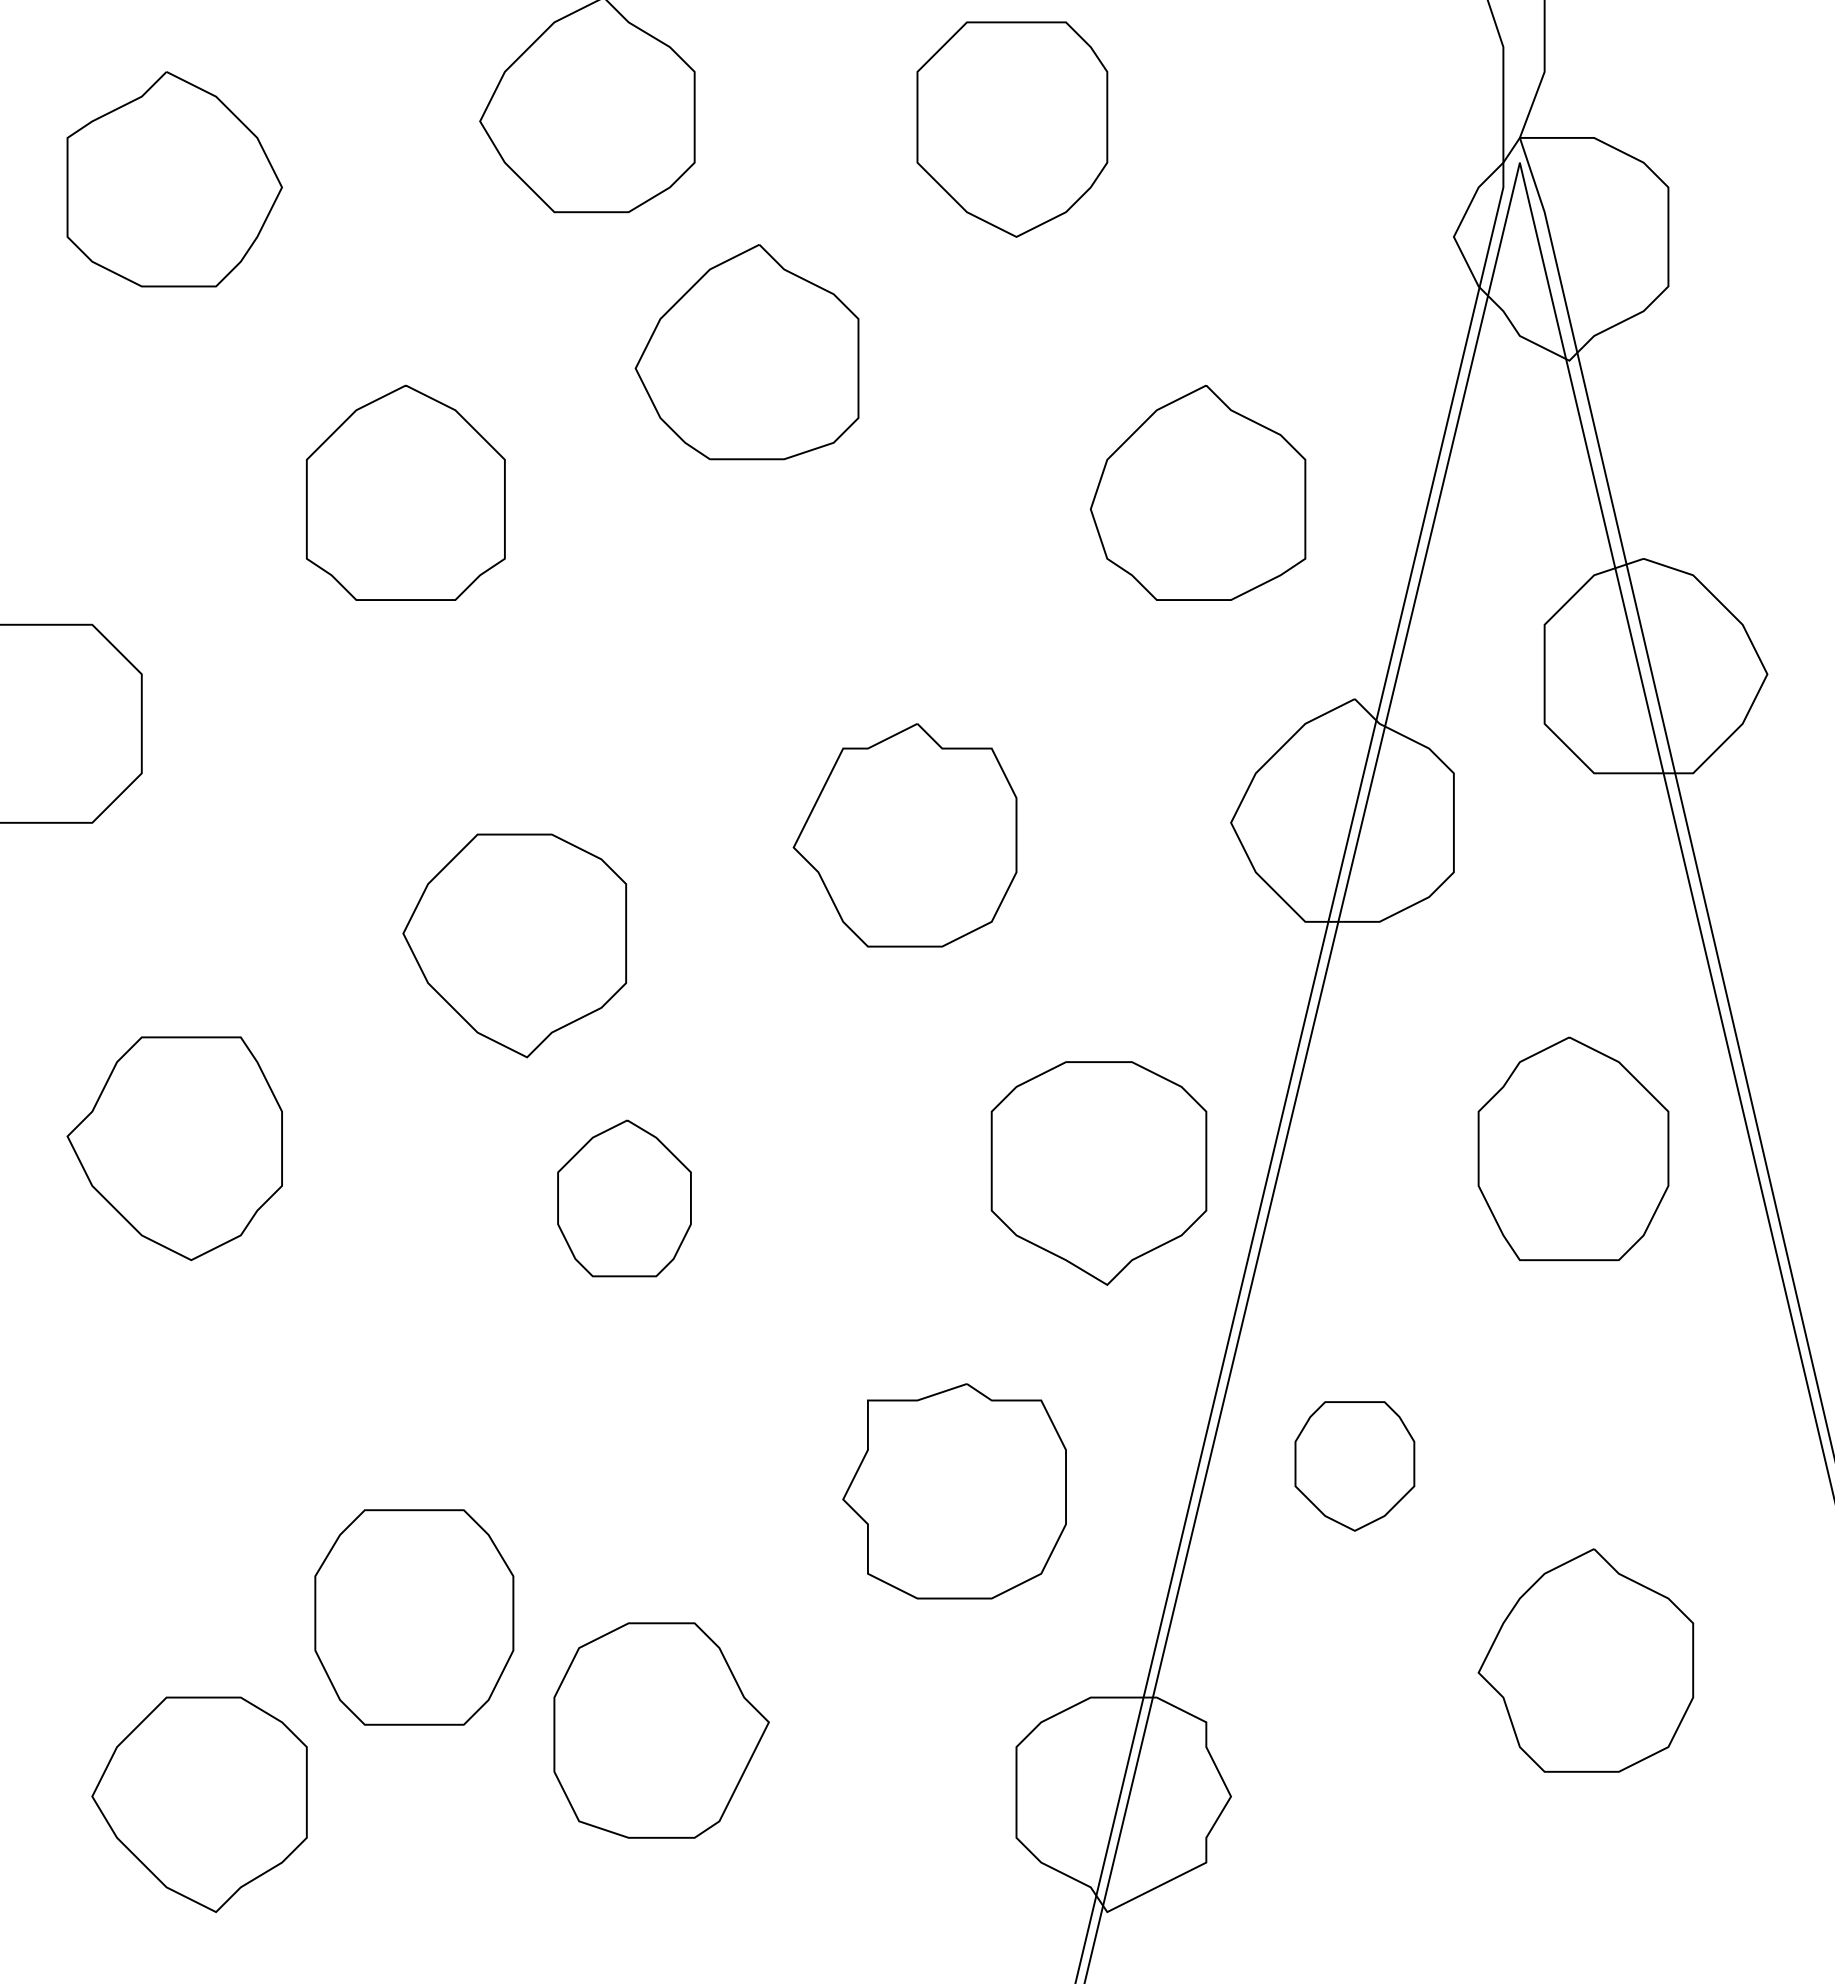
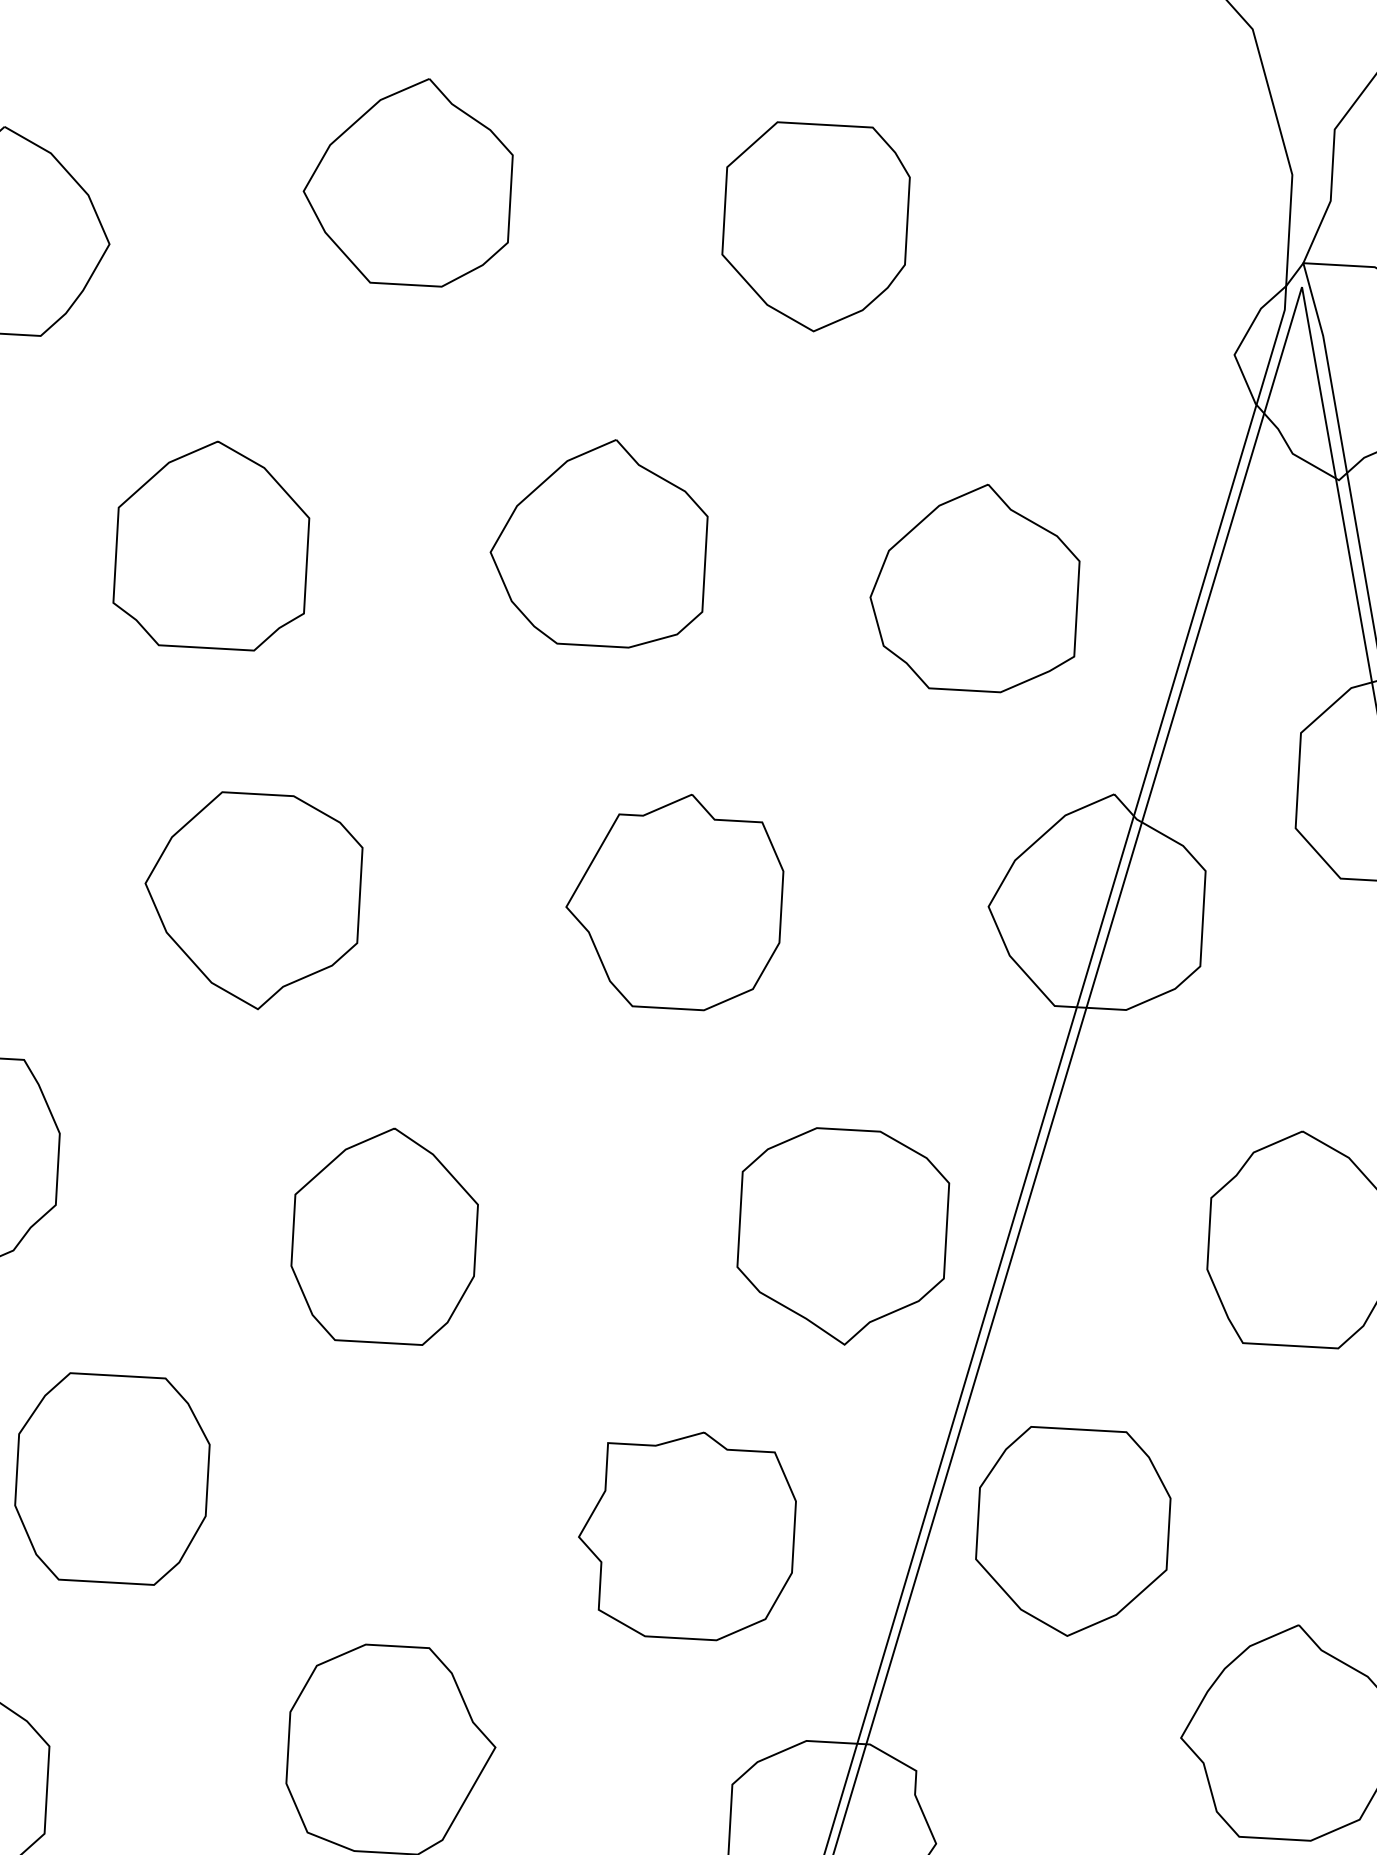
part: (746, 352) -> (598, 542), moved
part: (514, 945) -> (251, 900), moved
part: (624, 1198) -> (384, 1235), size x1.43
part: (1354, 1466) -> (1072, 1532), size x1.67
part: (414, 1617) -> (112, 1479), moved

